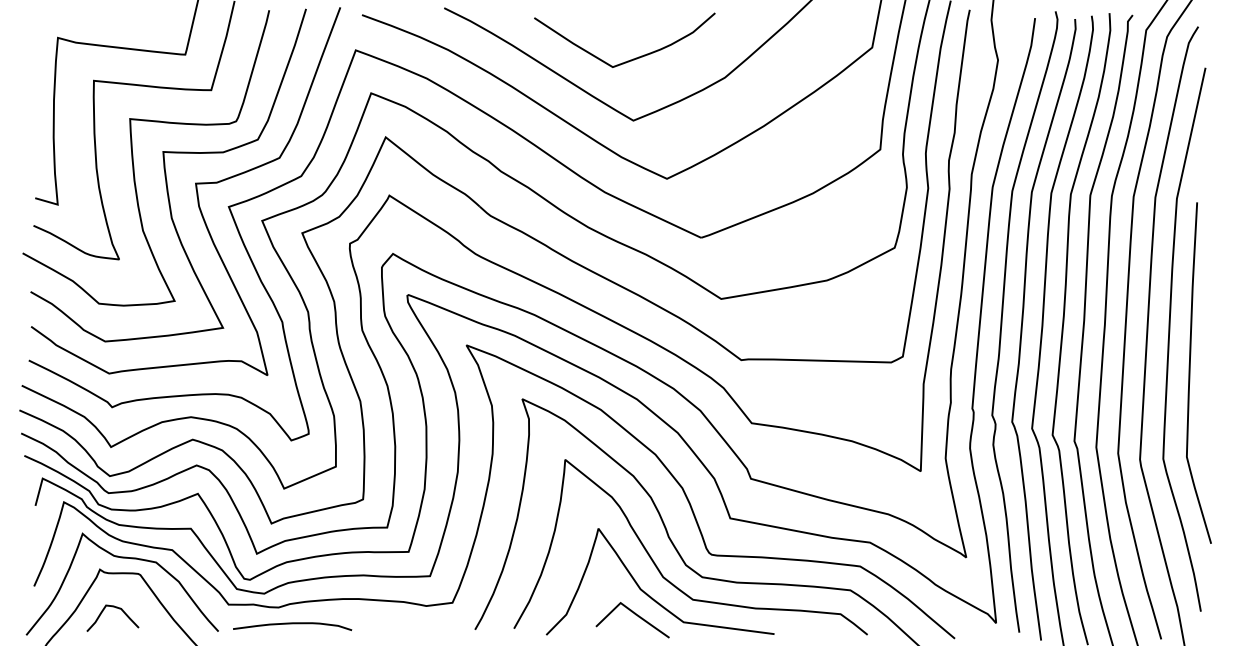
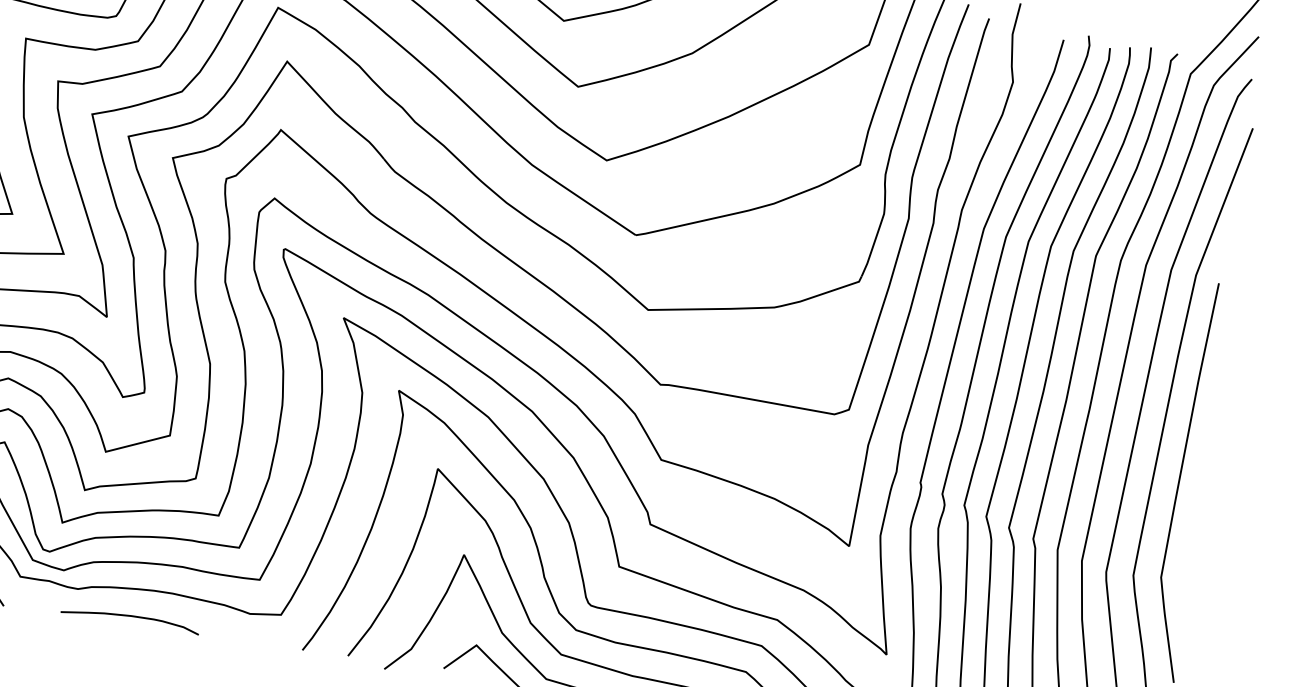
curve: (292, 624) -> (130, 617), moved

